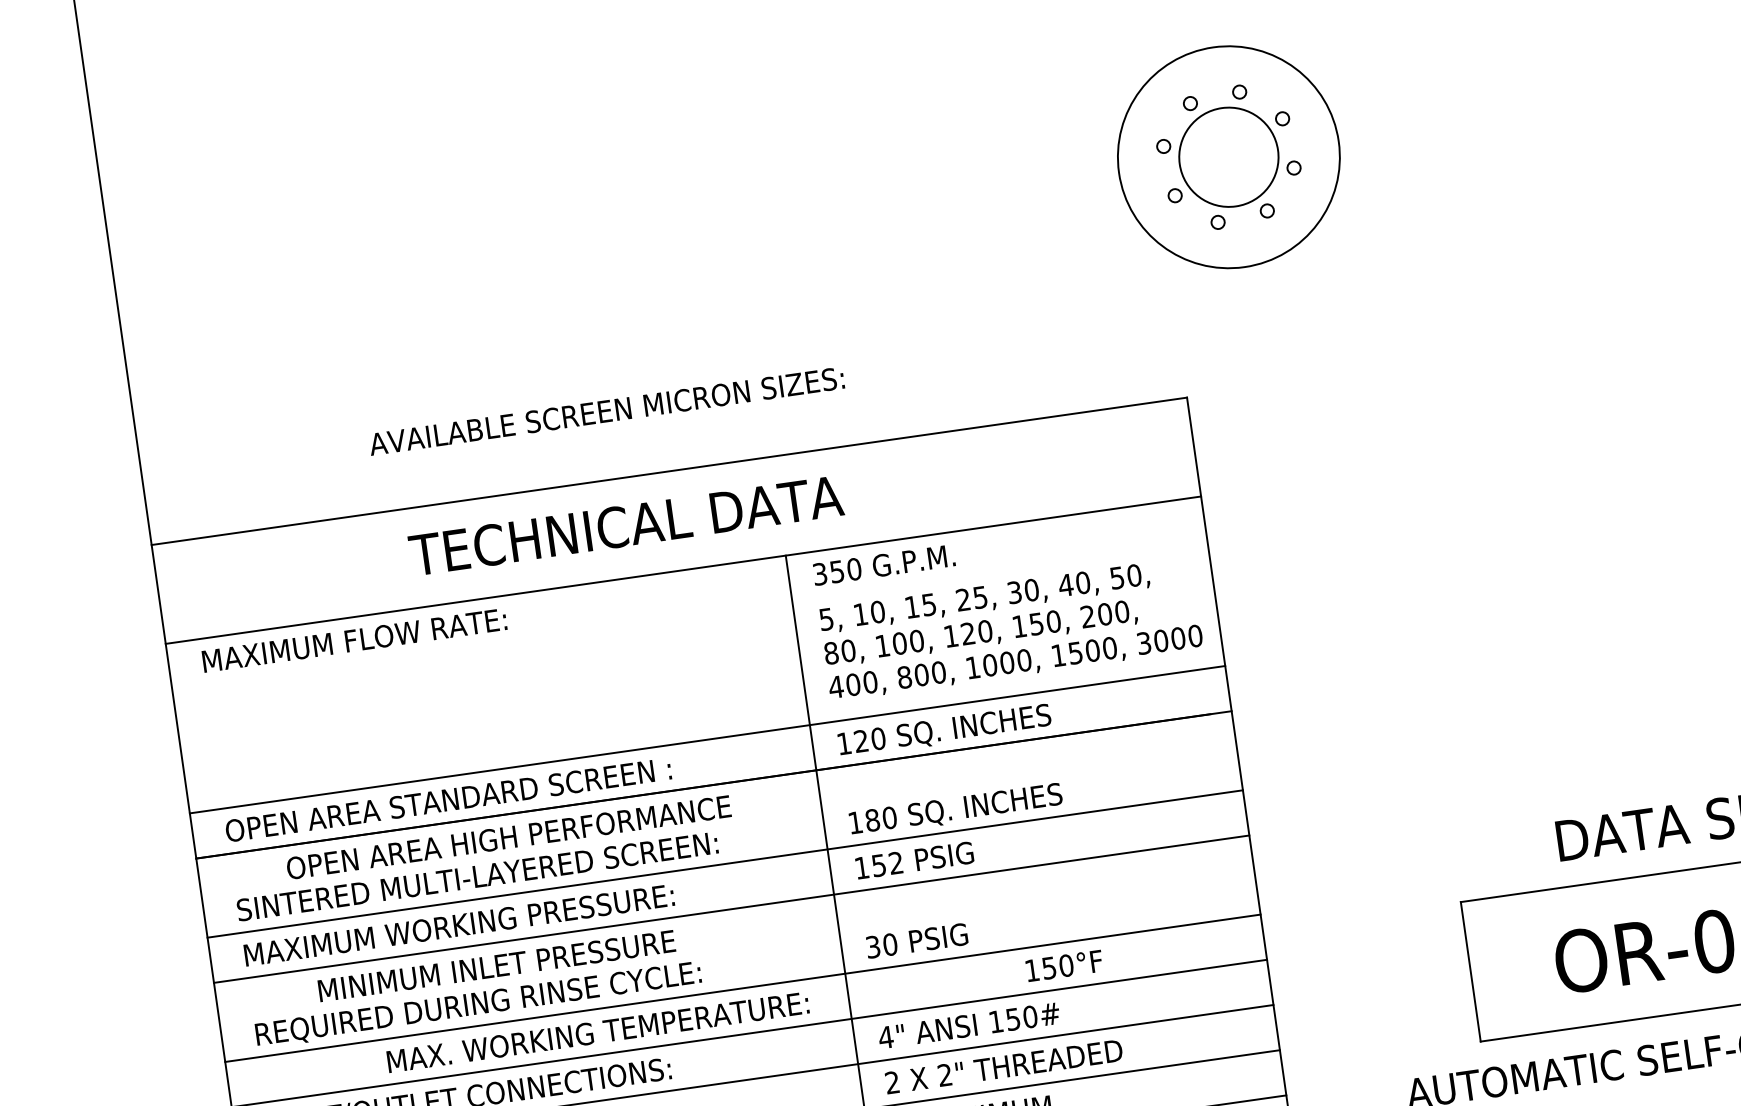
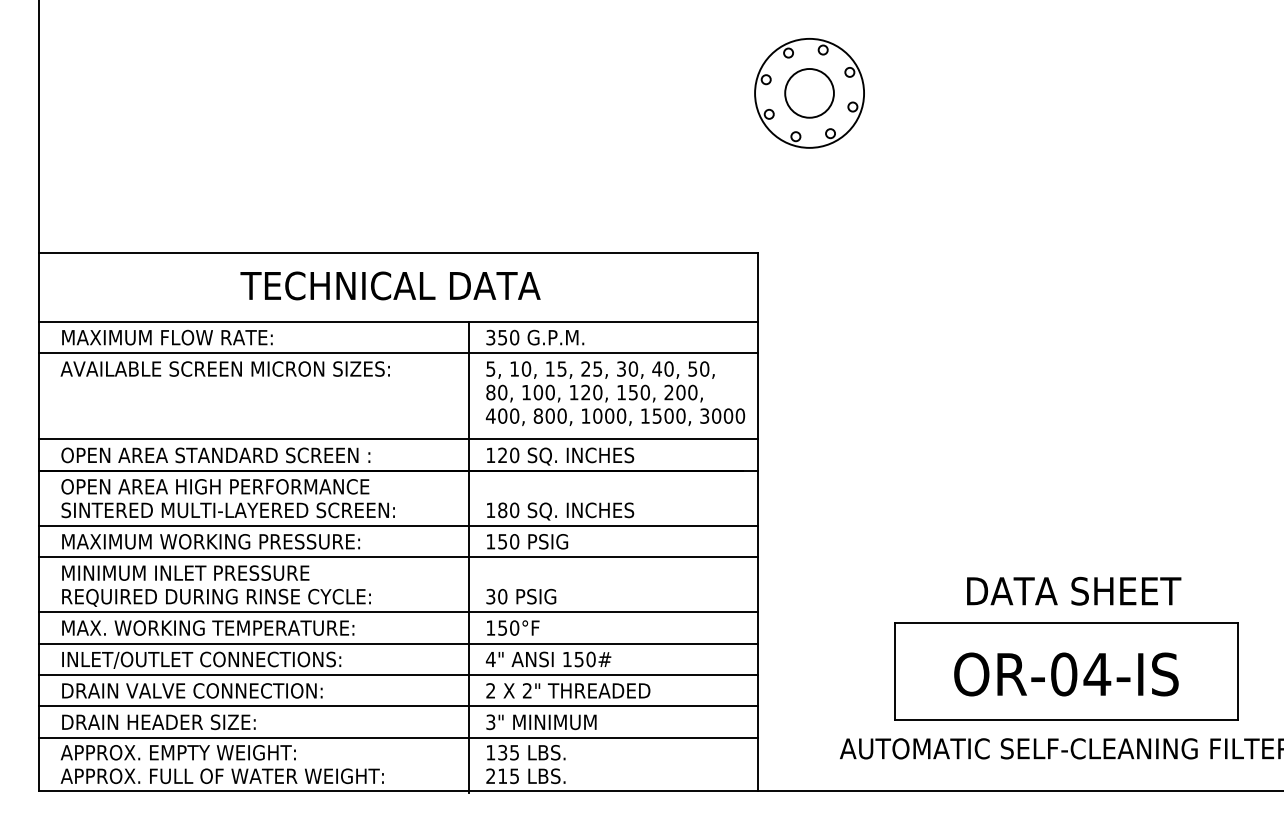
circle: (1228, 156) -> (809, 92), size x0.71
circle: (1228, 157) -> (809, 93), size x0.71
text: (605, 410) -> (224, 368), moved
text: (626, 525) -> (390, 285), moved
line: (689, 616) -> (397, 353), added
text: (508, 837) -> (215, 486), moved
text: (895, 862) -> (514, 541), 152 -> 150
text: (496, 965) -> (185, 572), moved
text: (1064, 965) -> (513, 627), moved
text: (598, 1031) -> (208, 627), moved

